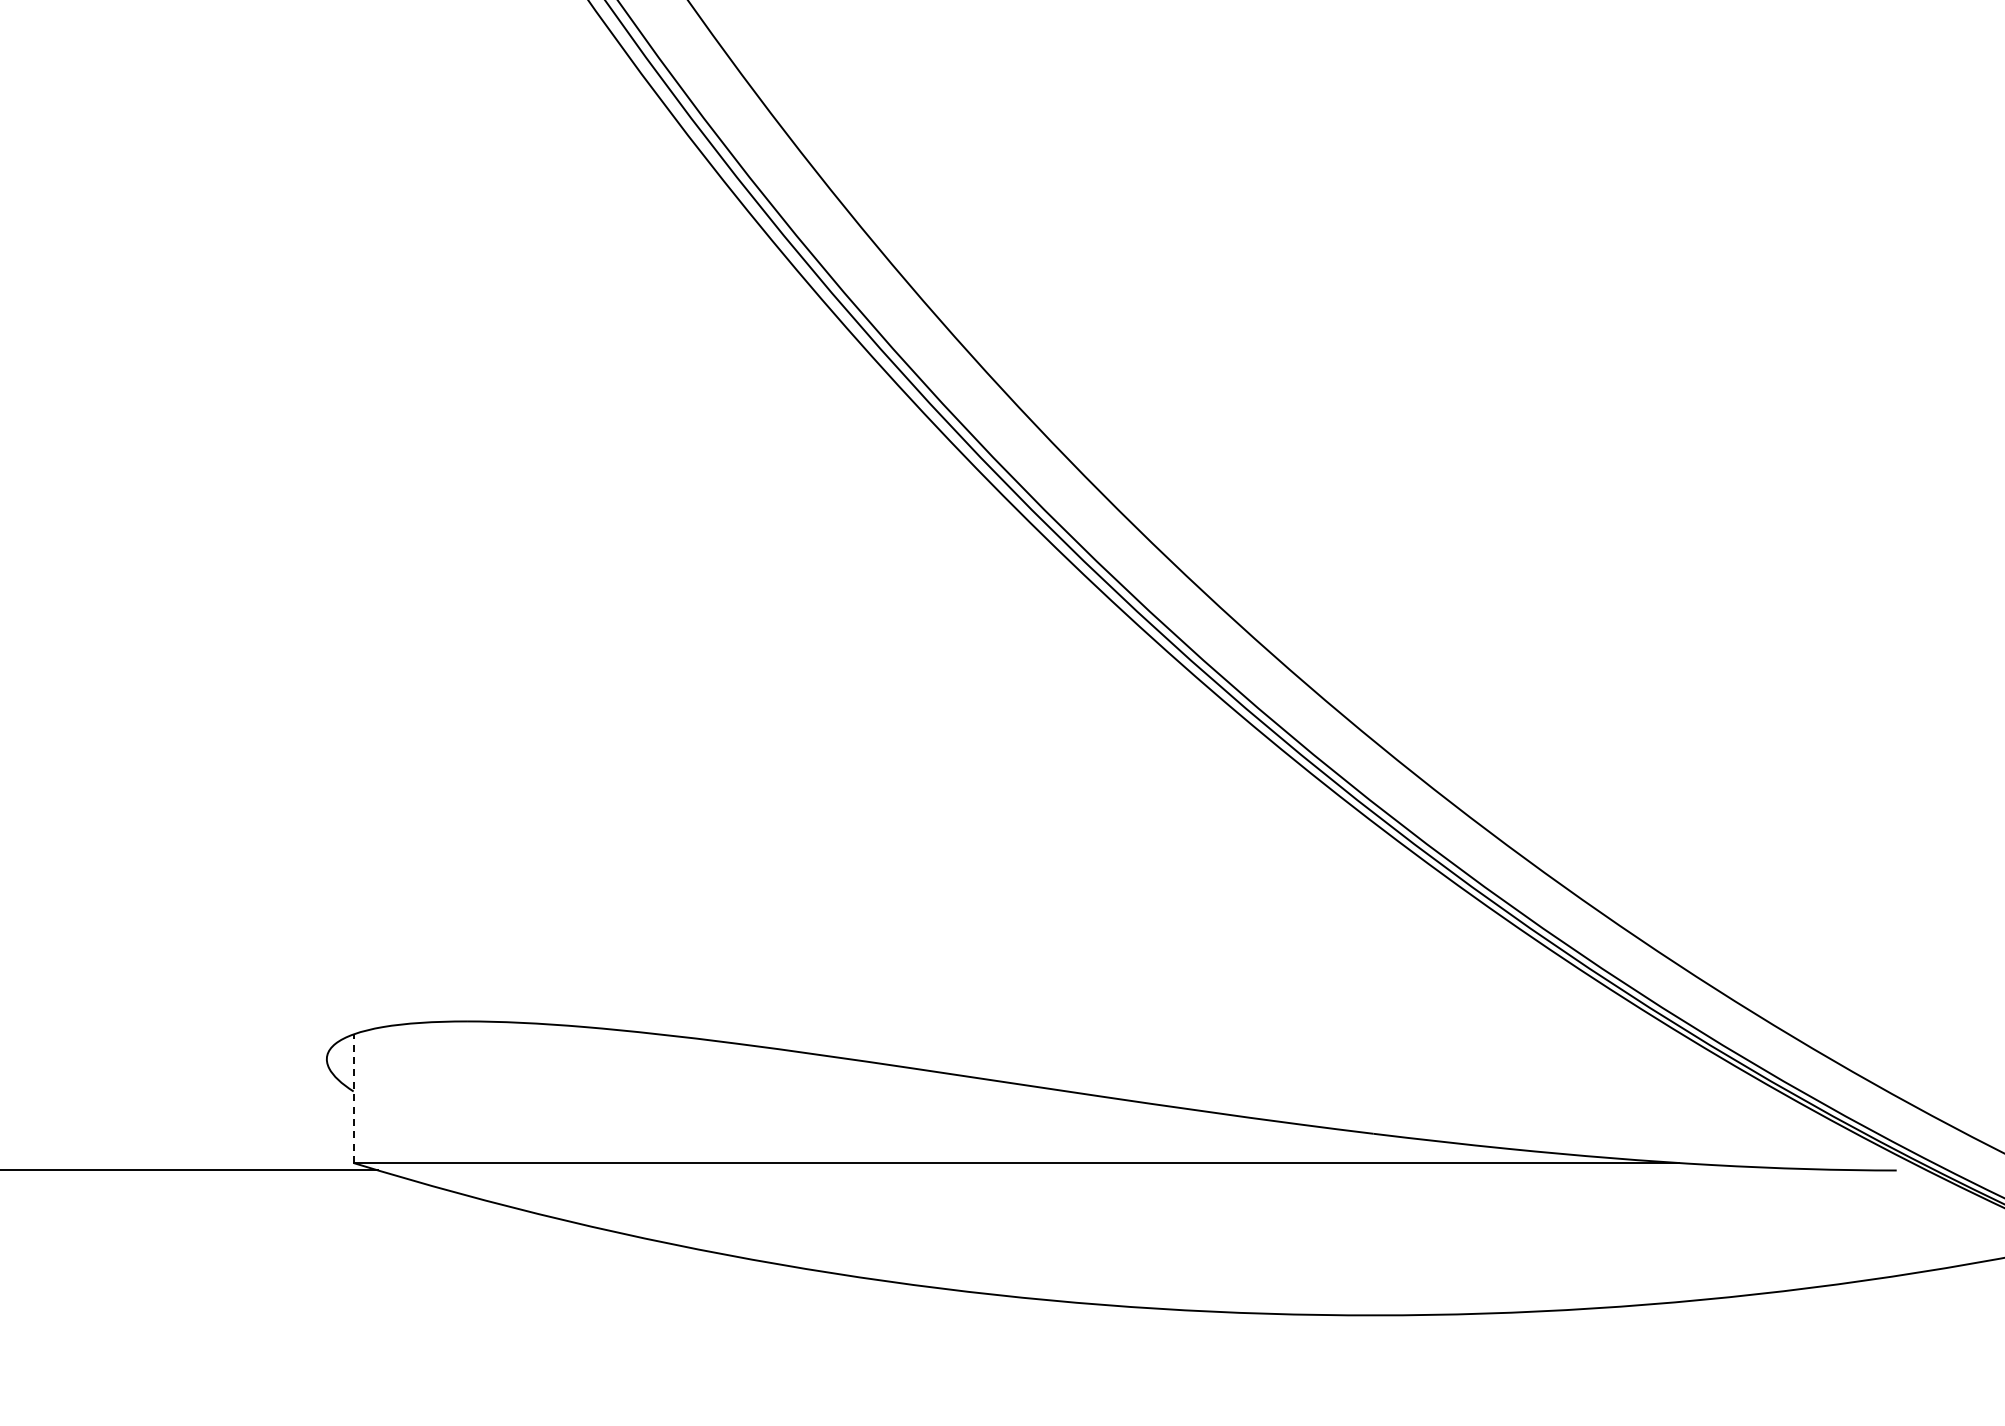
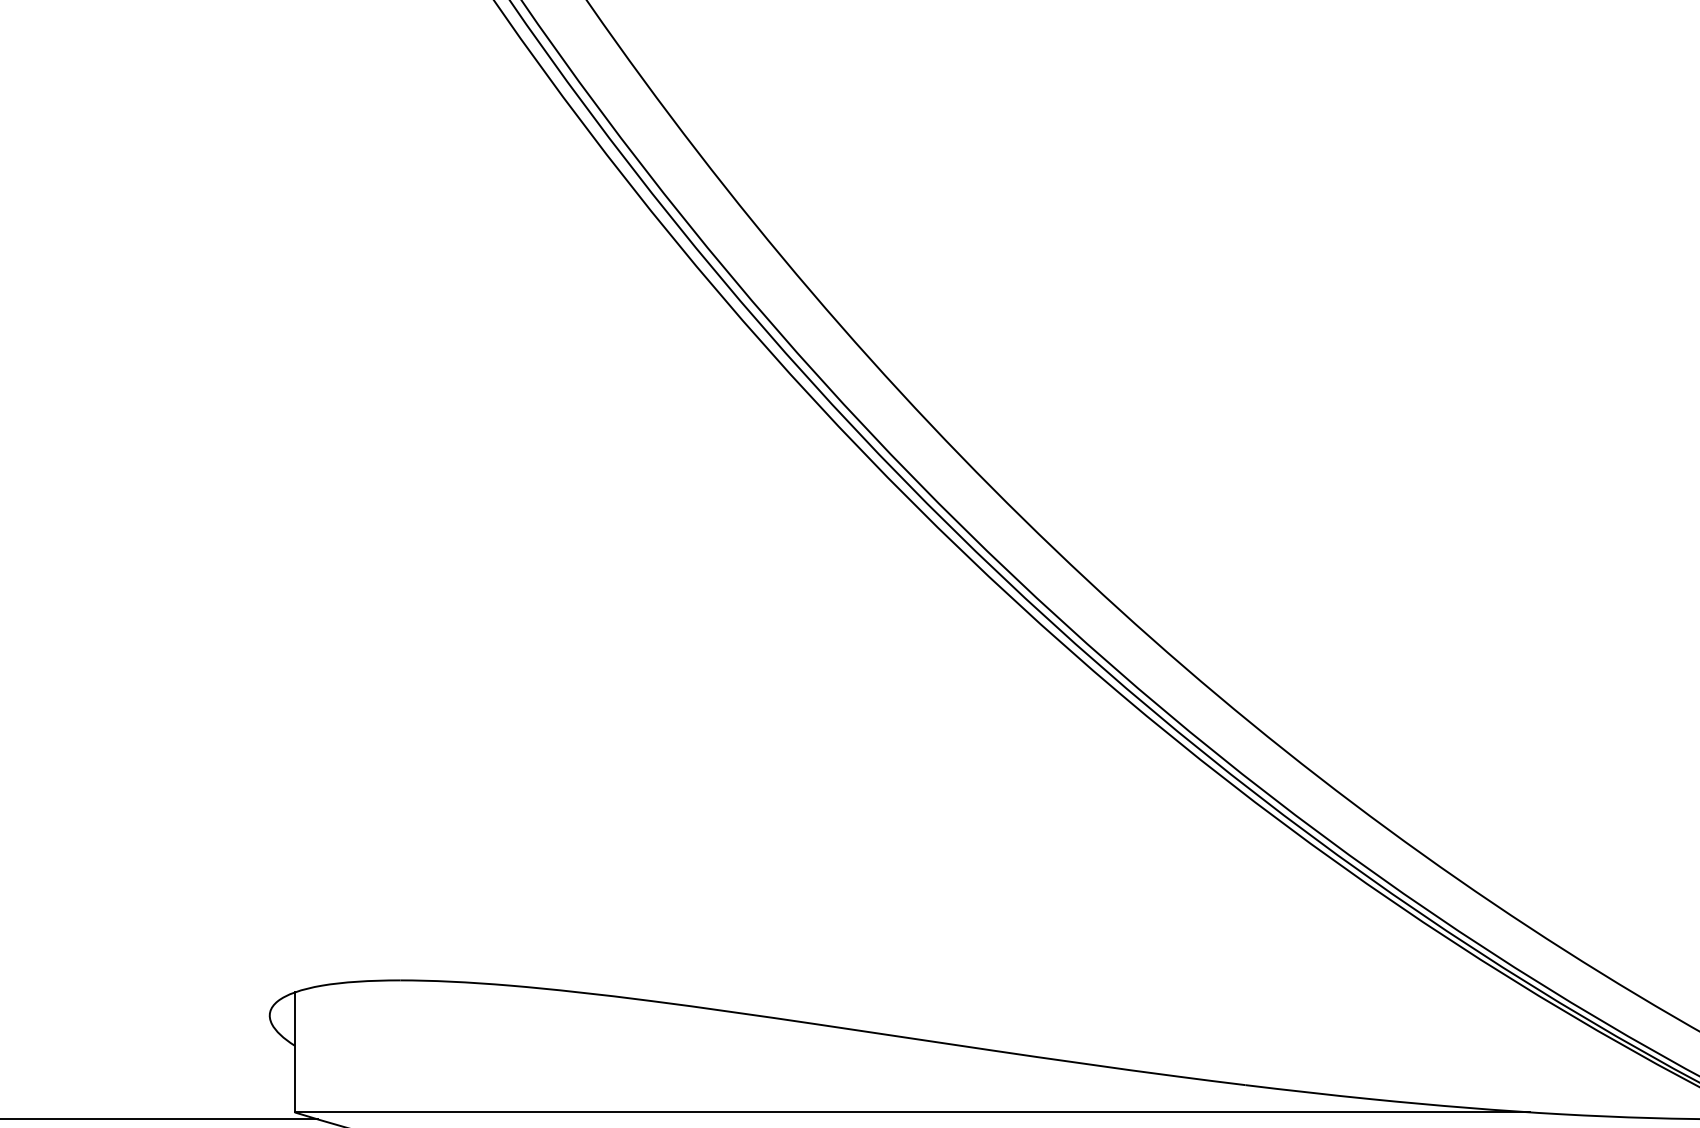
line: (353, 1098) -> (294, 1052), dashed -> solid

